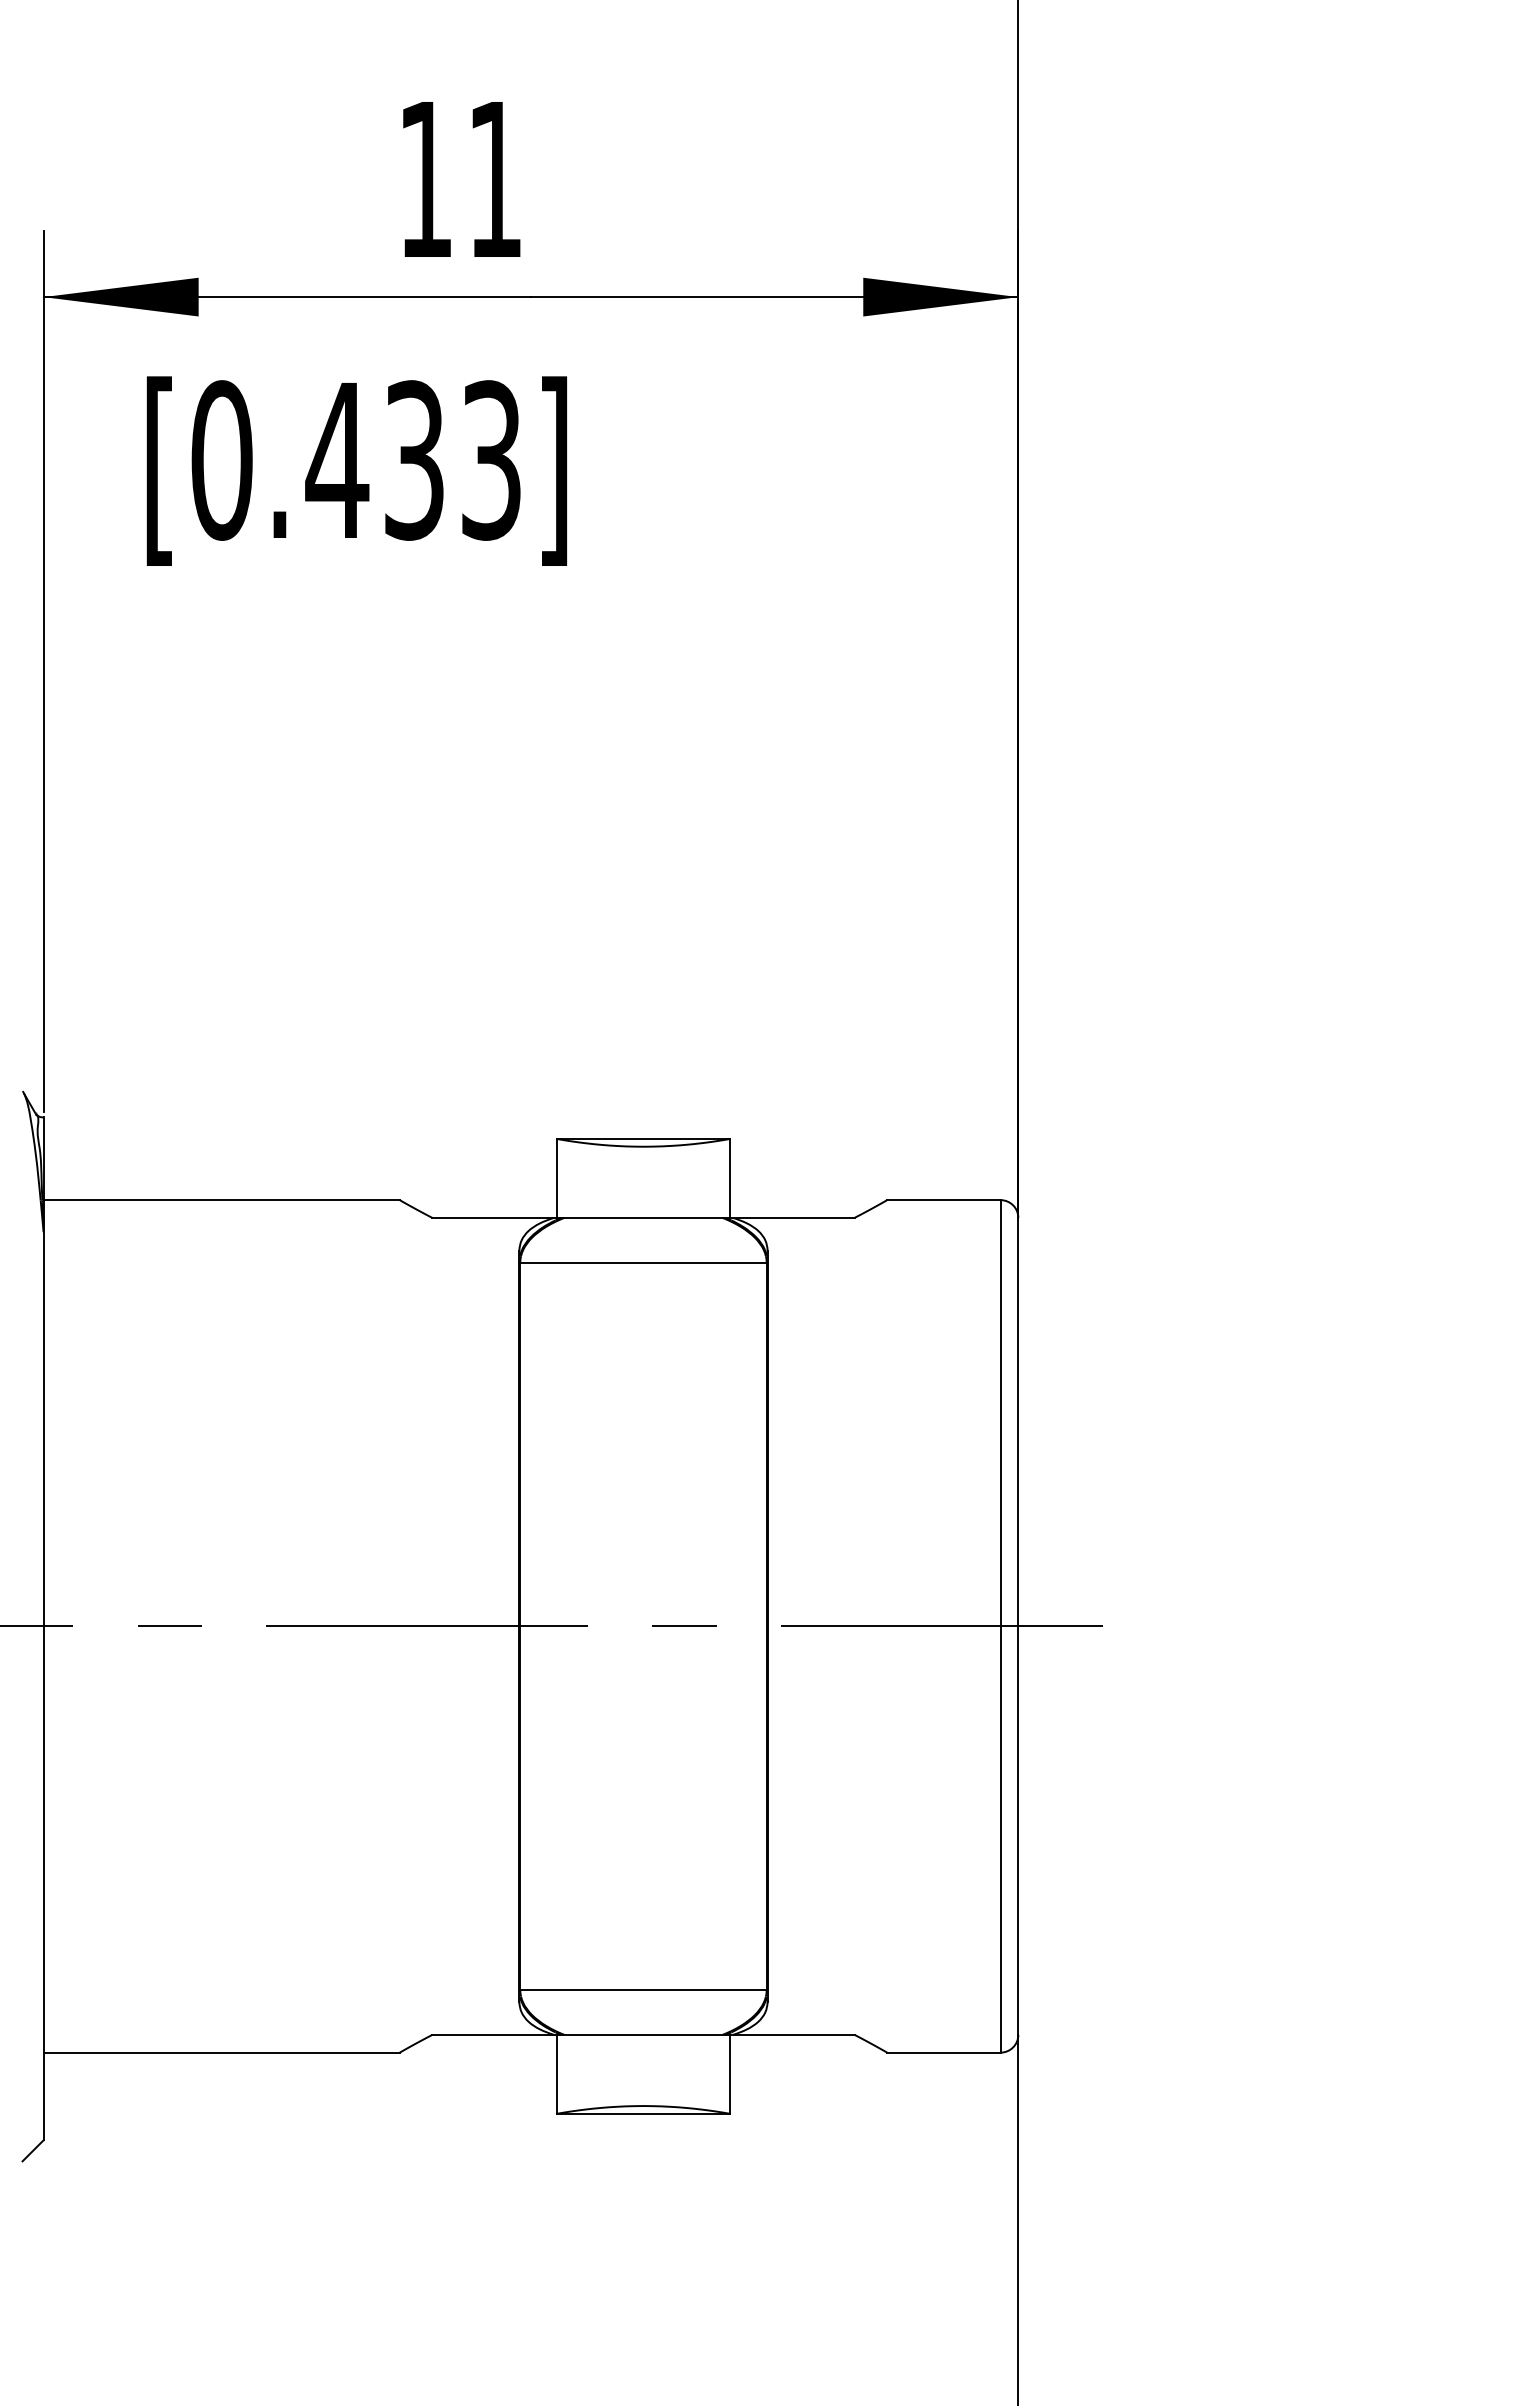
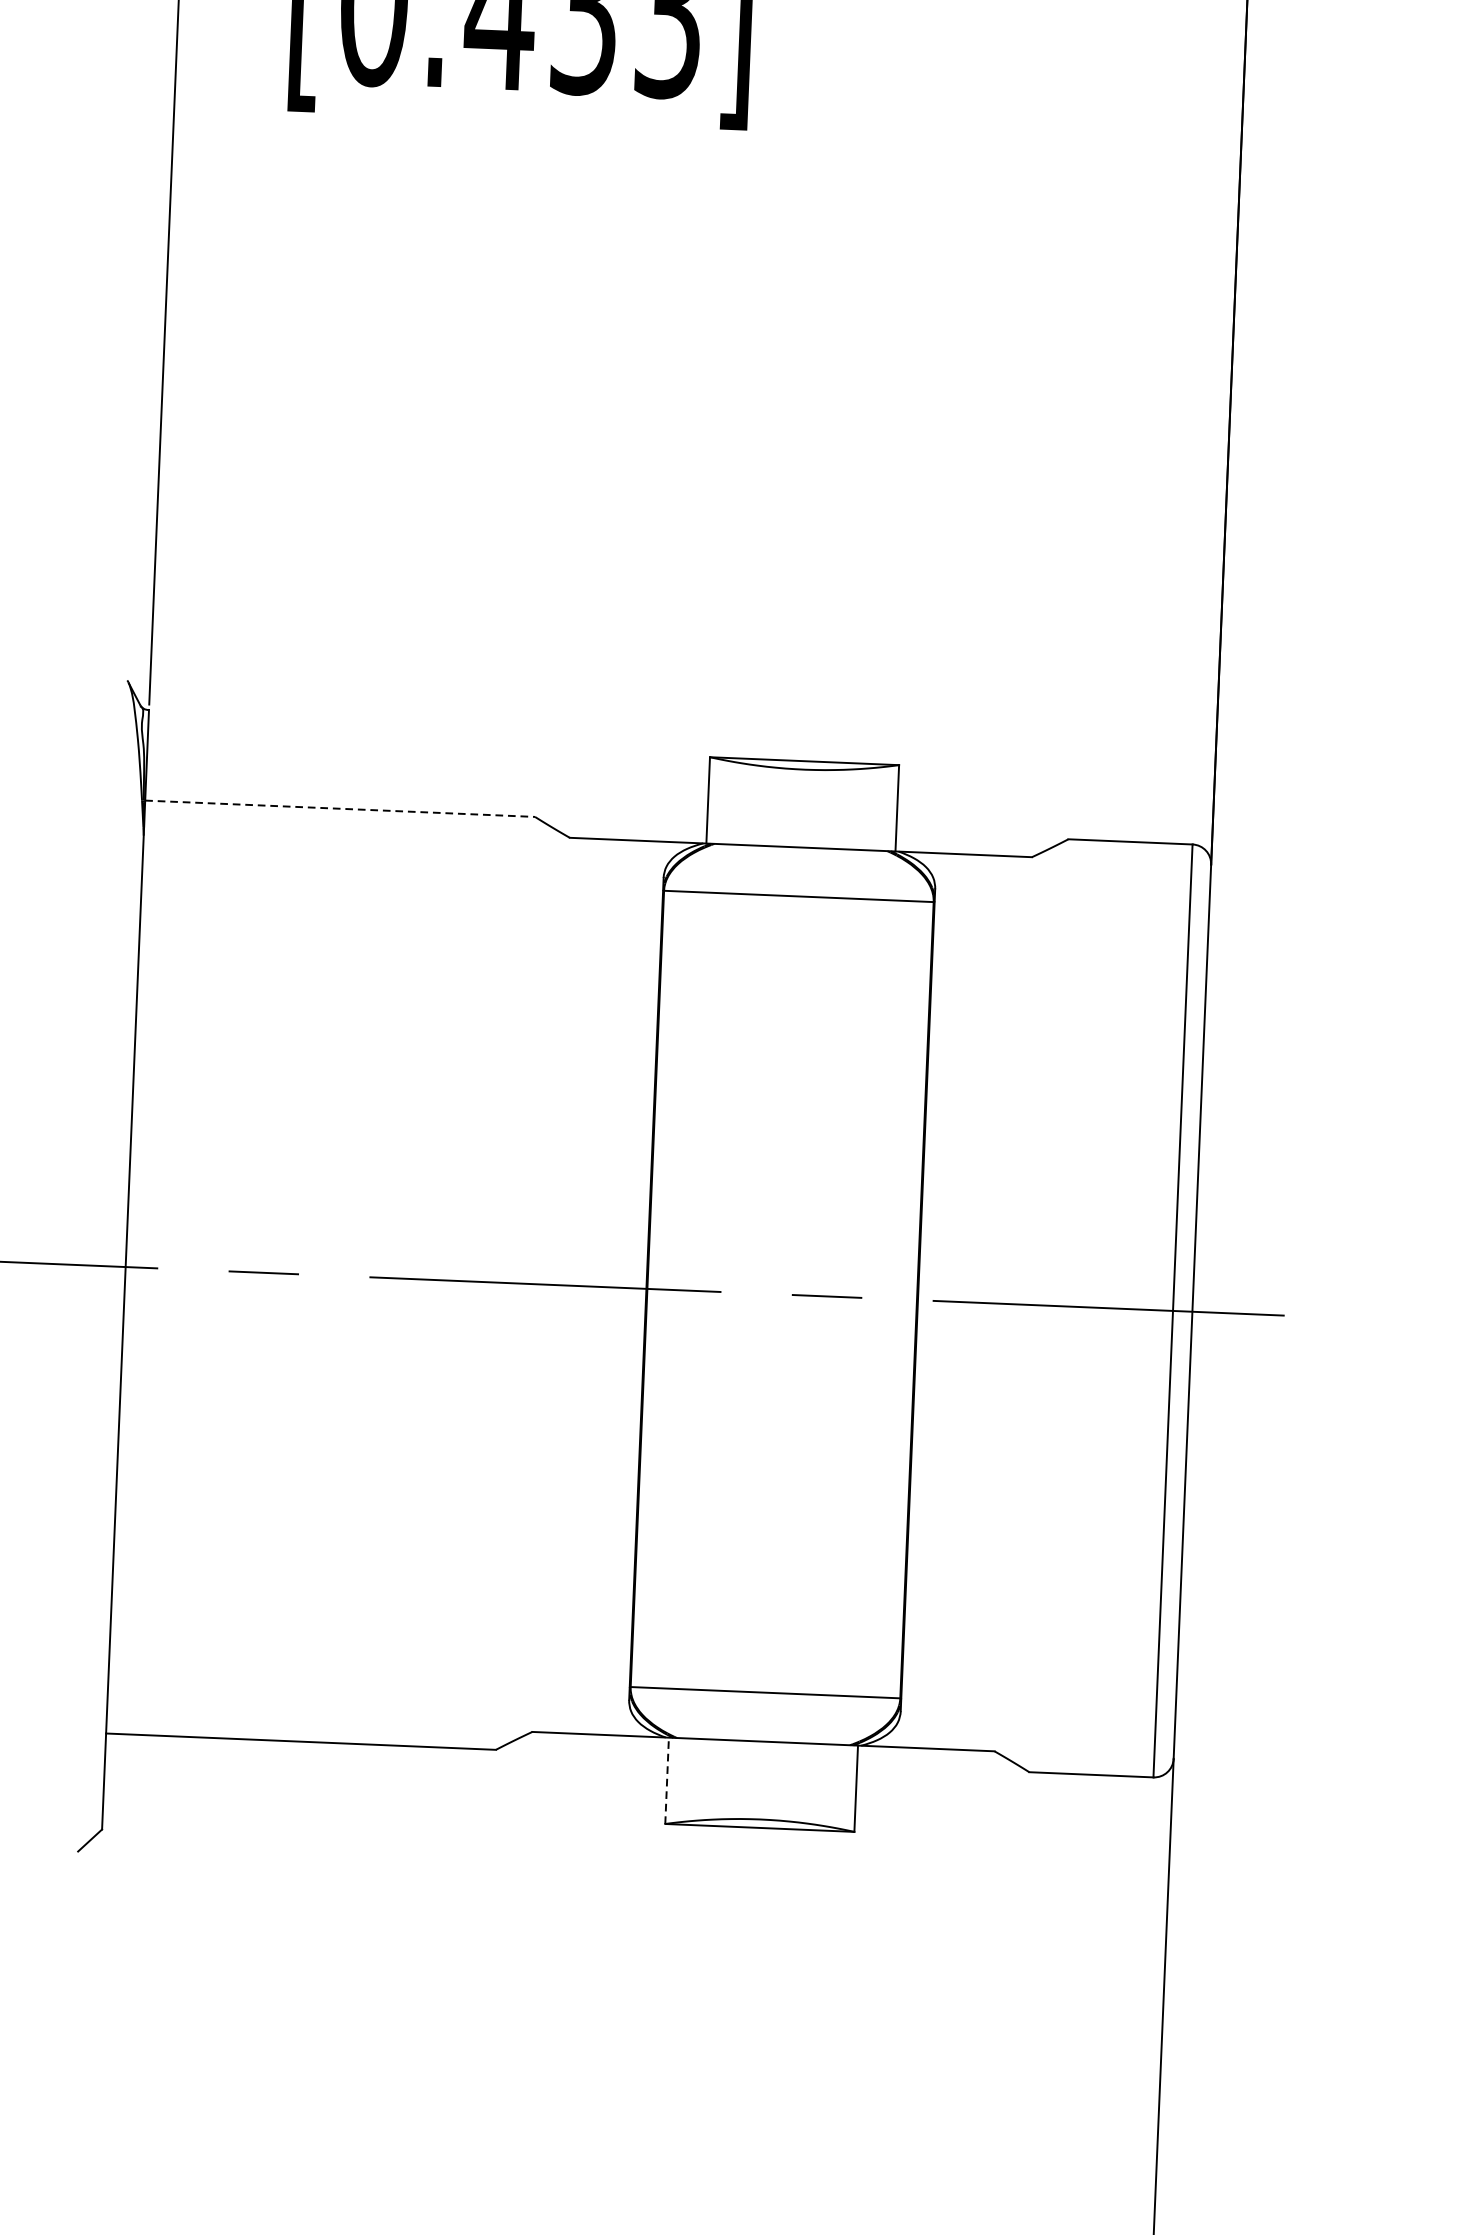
line: (222, 1200) -> (341, 809), solid -> dashed
line: (557, 2073) -> (667, 1779), solid -> dashed

